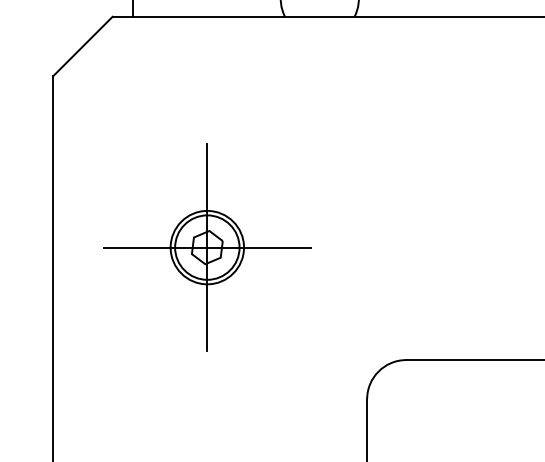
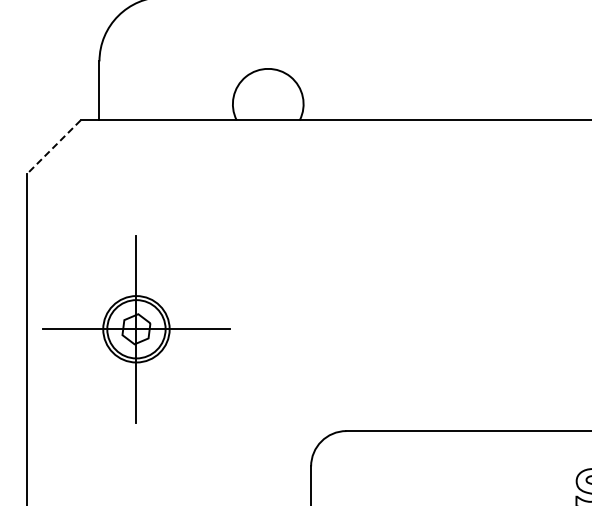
line: (82, 46) -> (53, 147), solid -> dashed
part: (207, 247) -> (136, 329), moved

